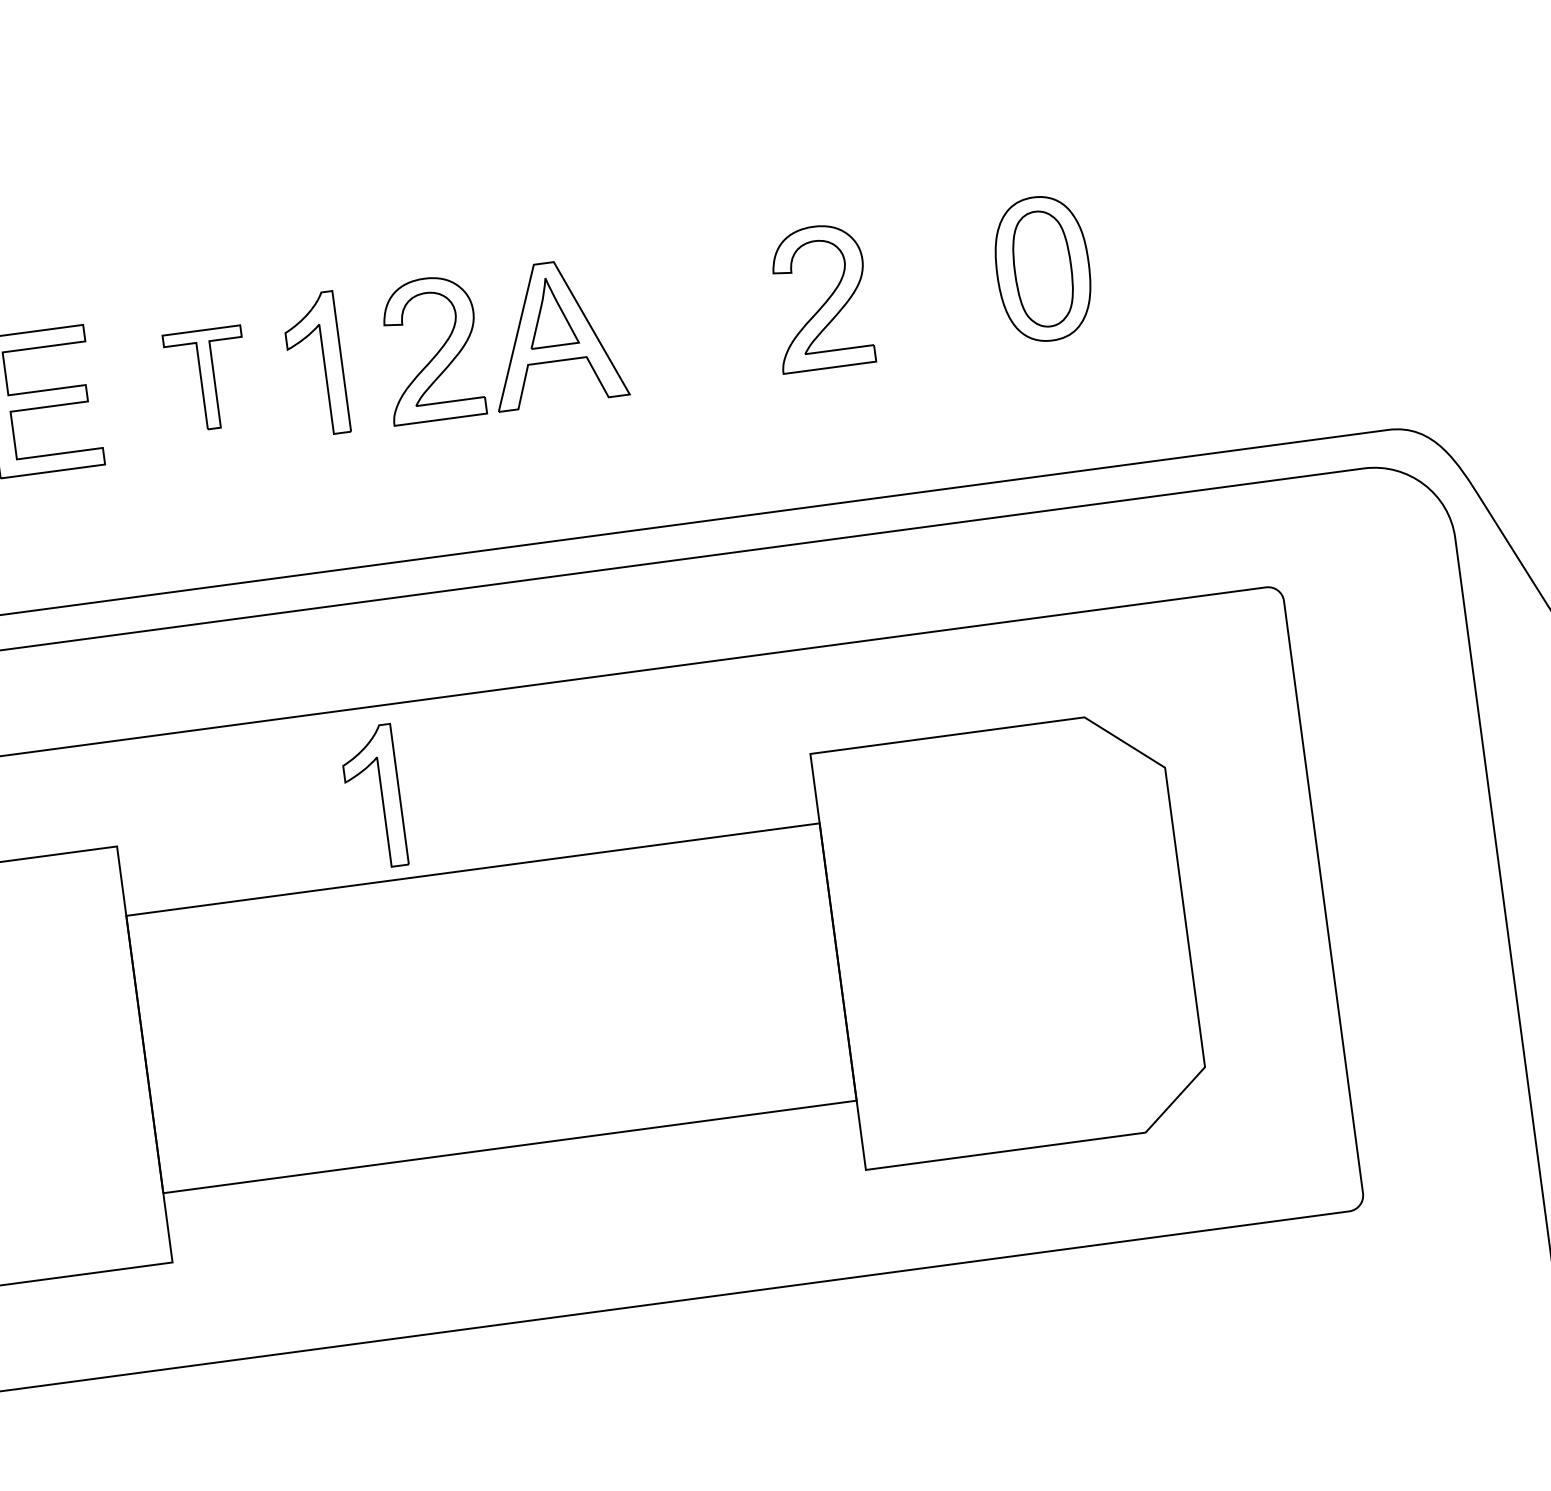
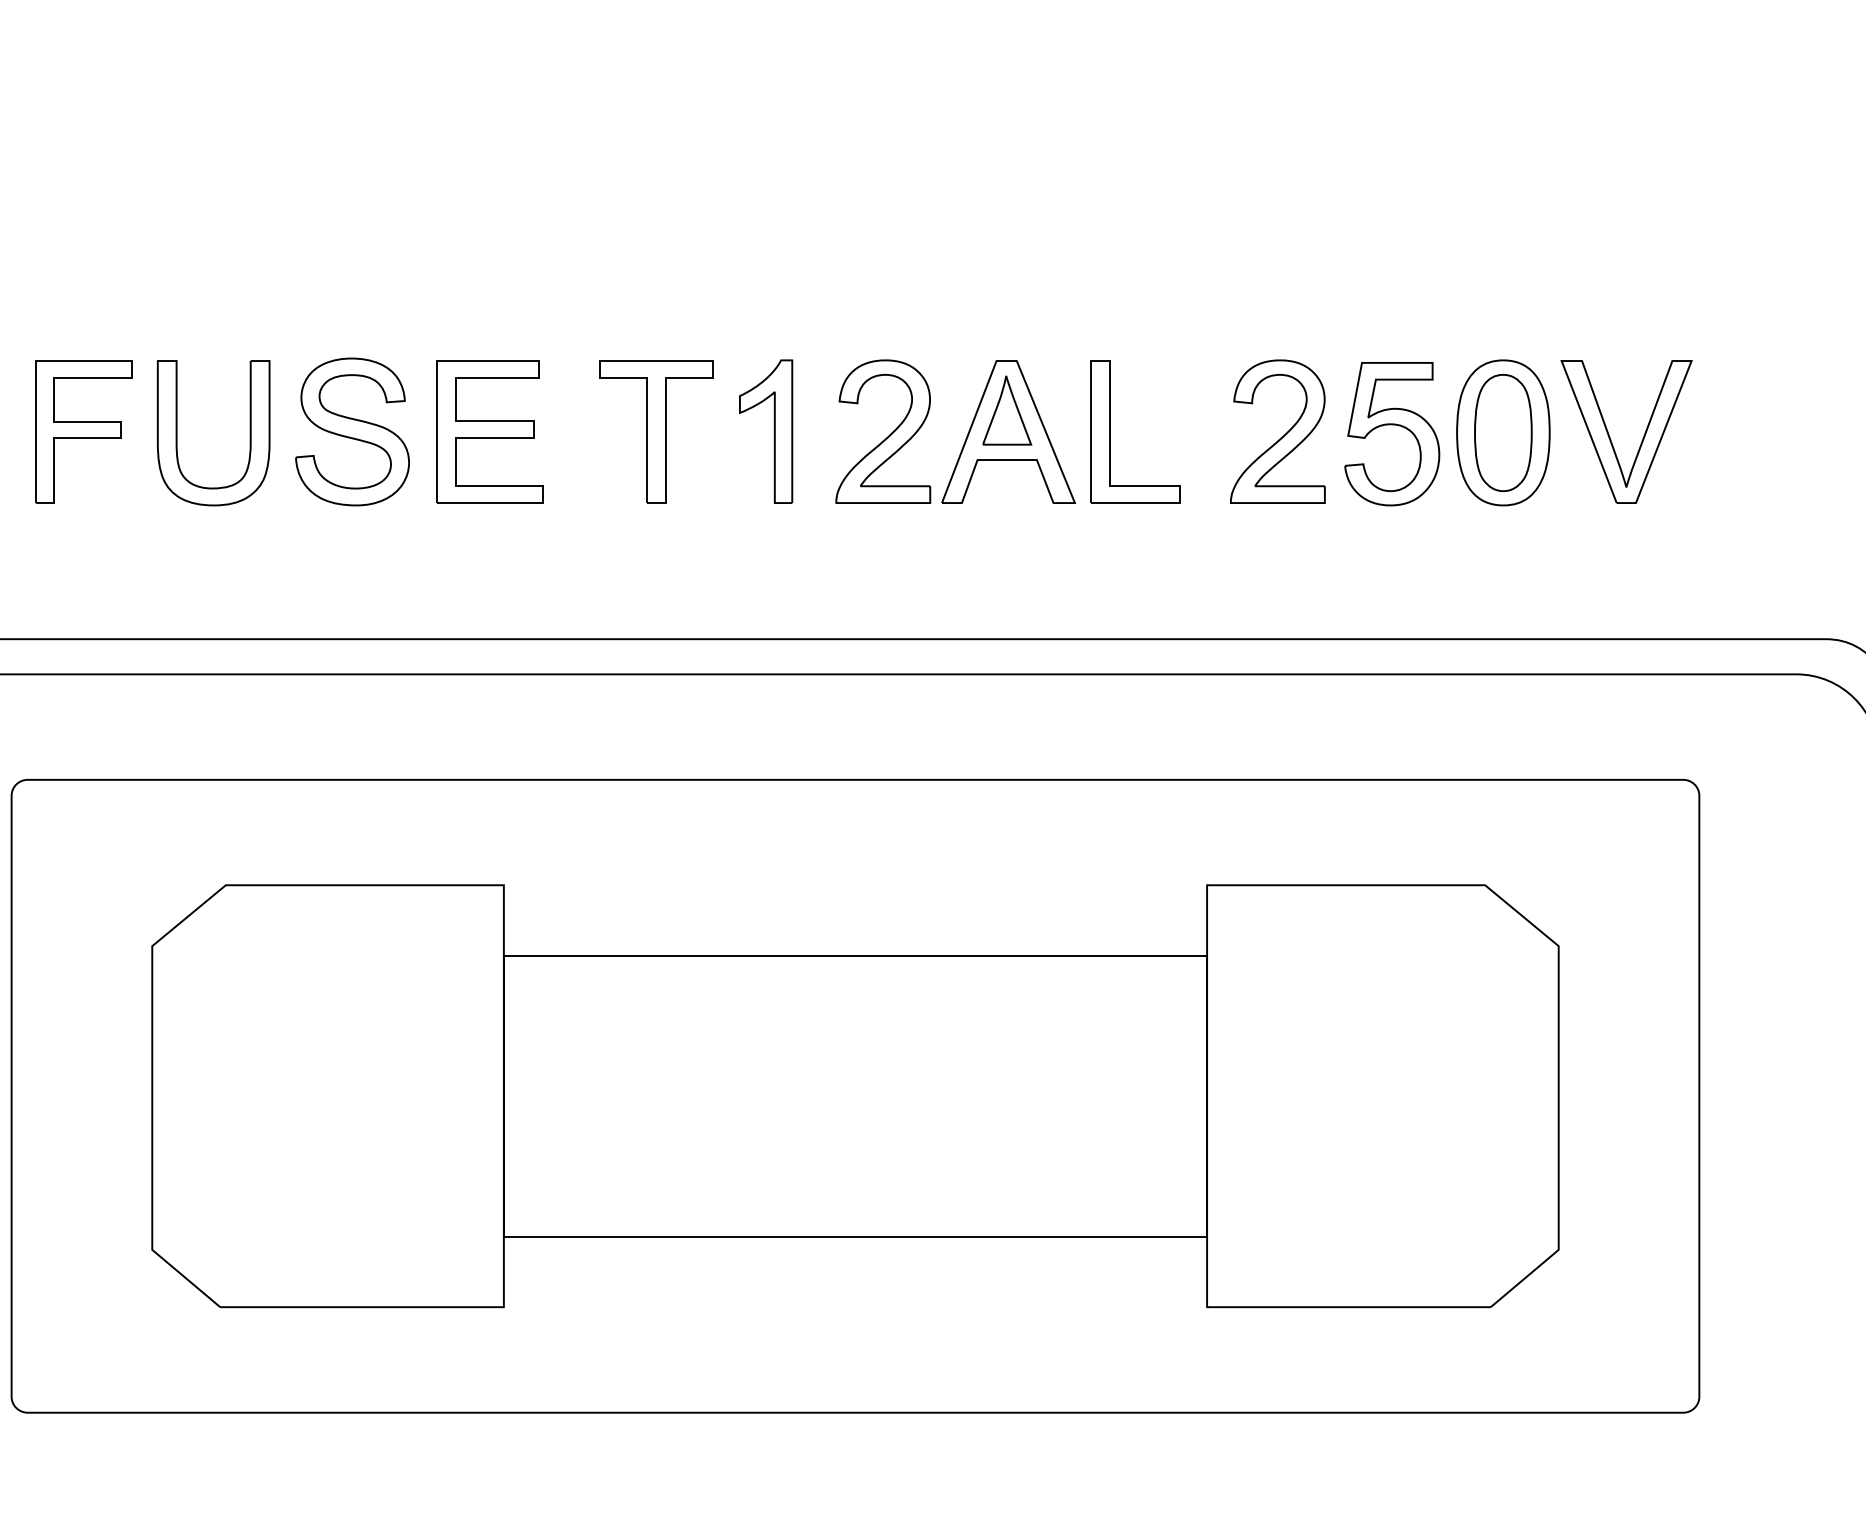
part: (1150, 261) -> (1611, 439), added
part: (932, 276) -> (1392, 425), added
part: (655, 319) -> (1110, 431), added
part: (207, 379) -> (656, 431), size x1.43
part: (380, 796) -> (773, 870), removed

